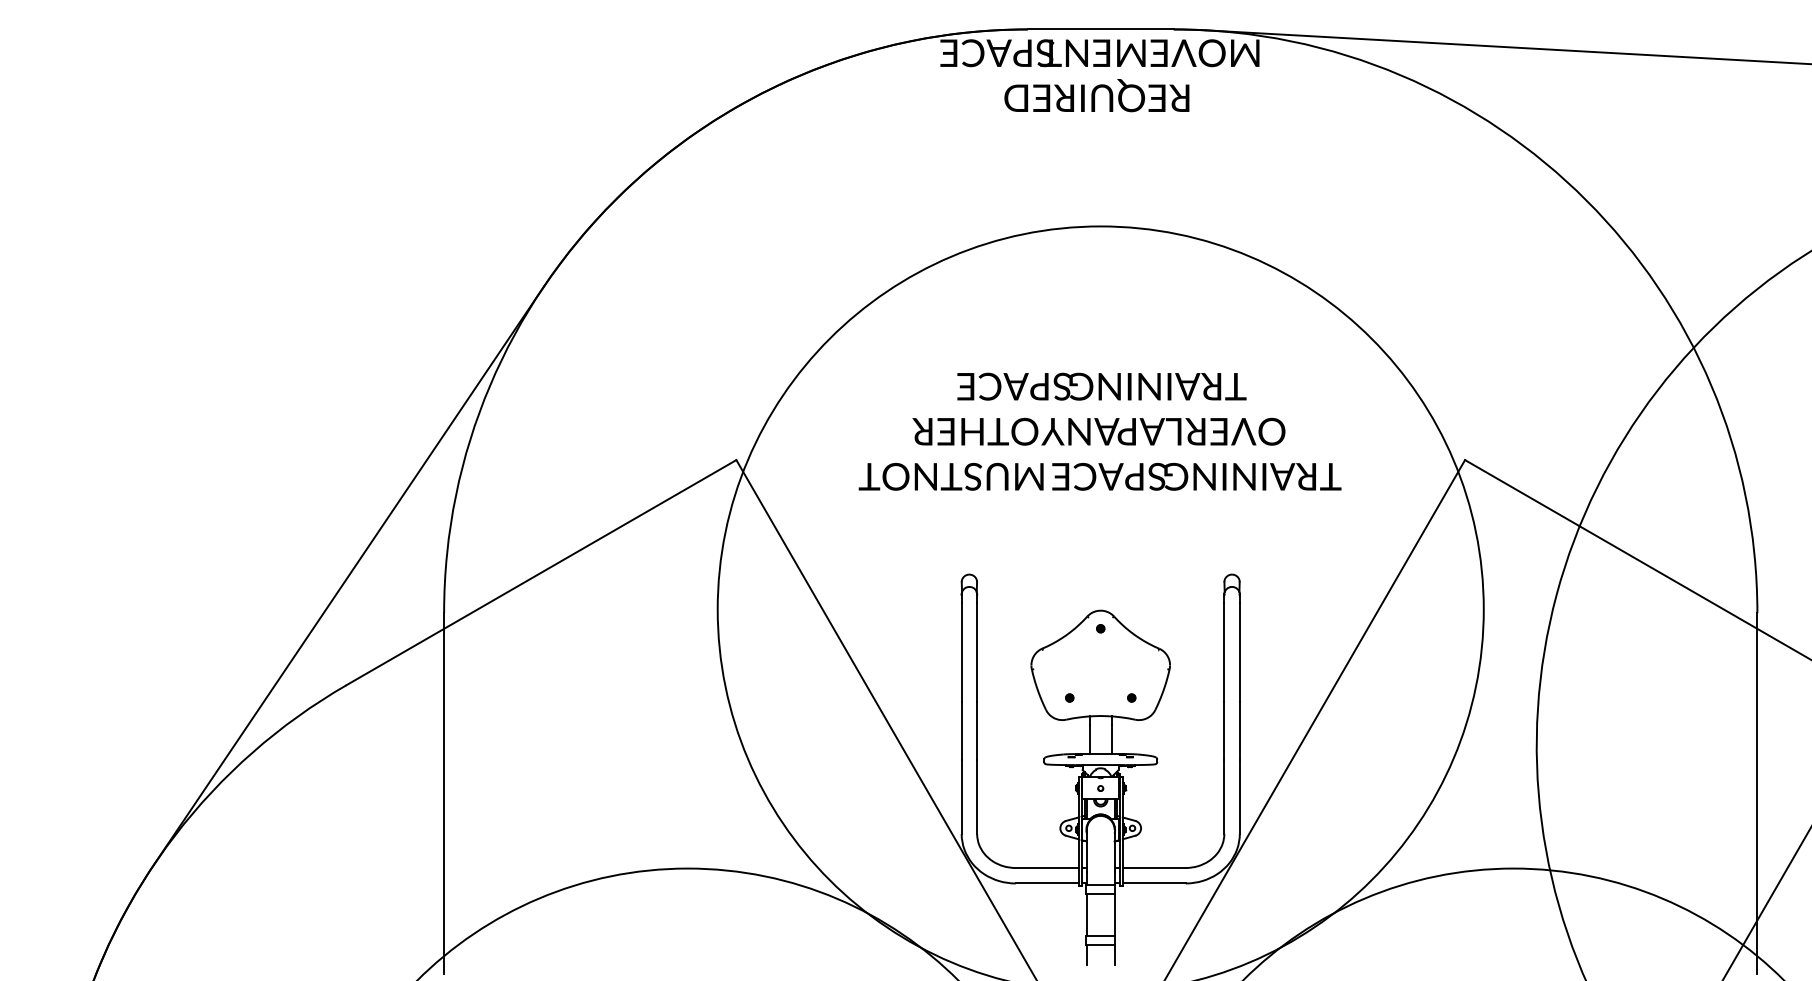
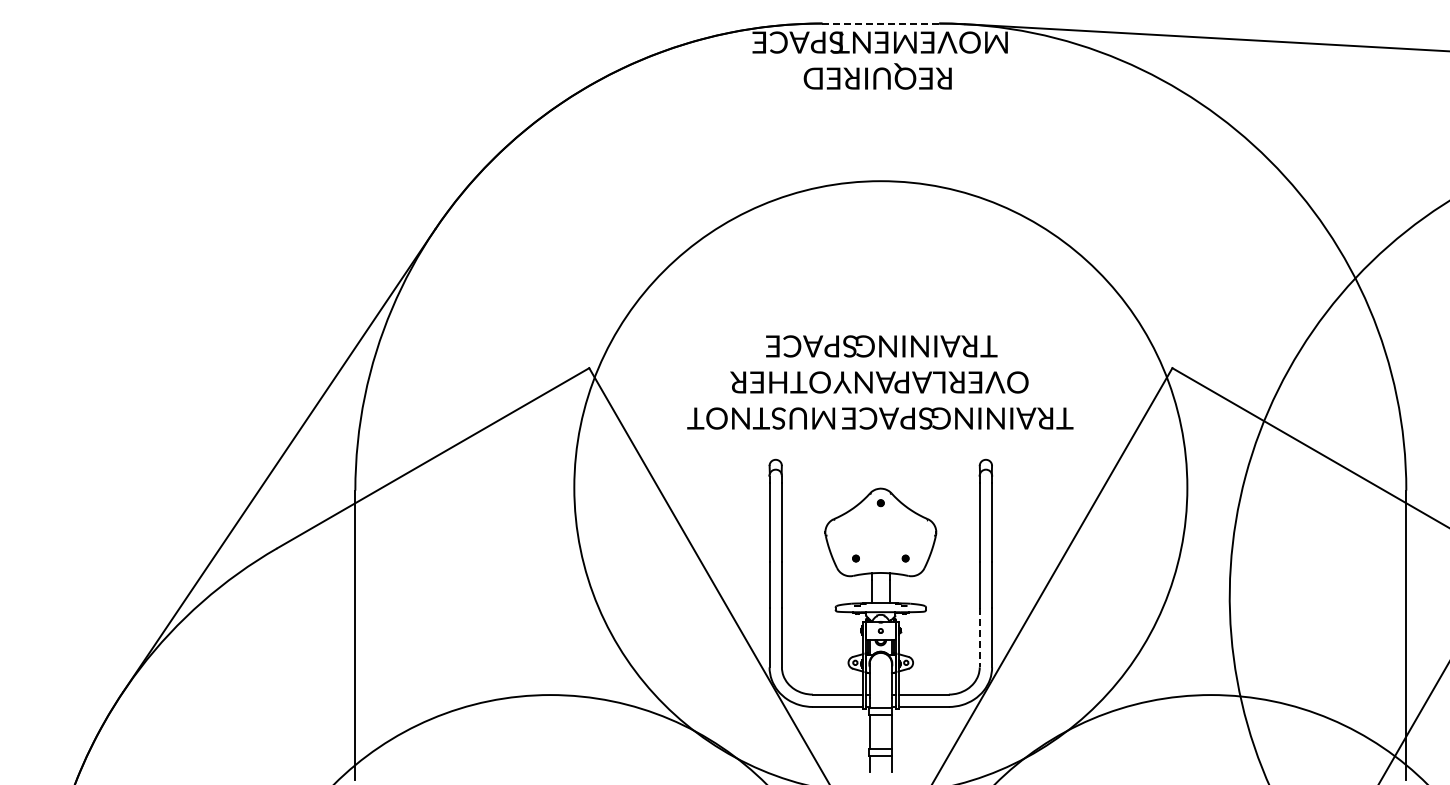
line: (1101, 29) -> (881, 23), solid -> dashed
text: (1100, 431) -> (880, 382), moved
line: (1224, 796) -> (979, 637), solid -> dashed

